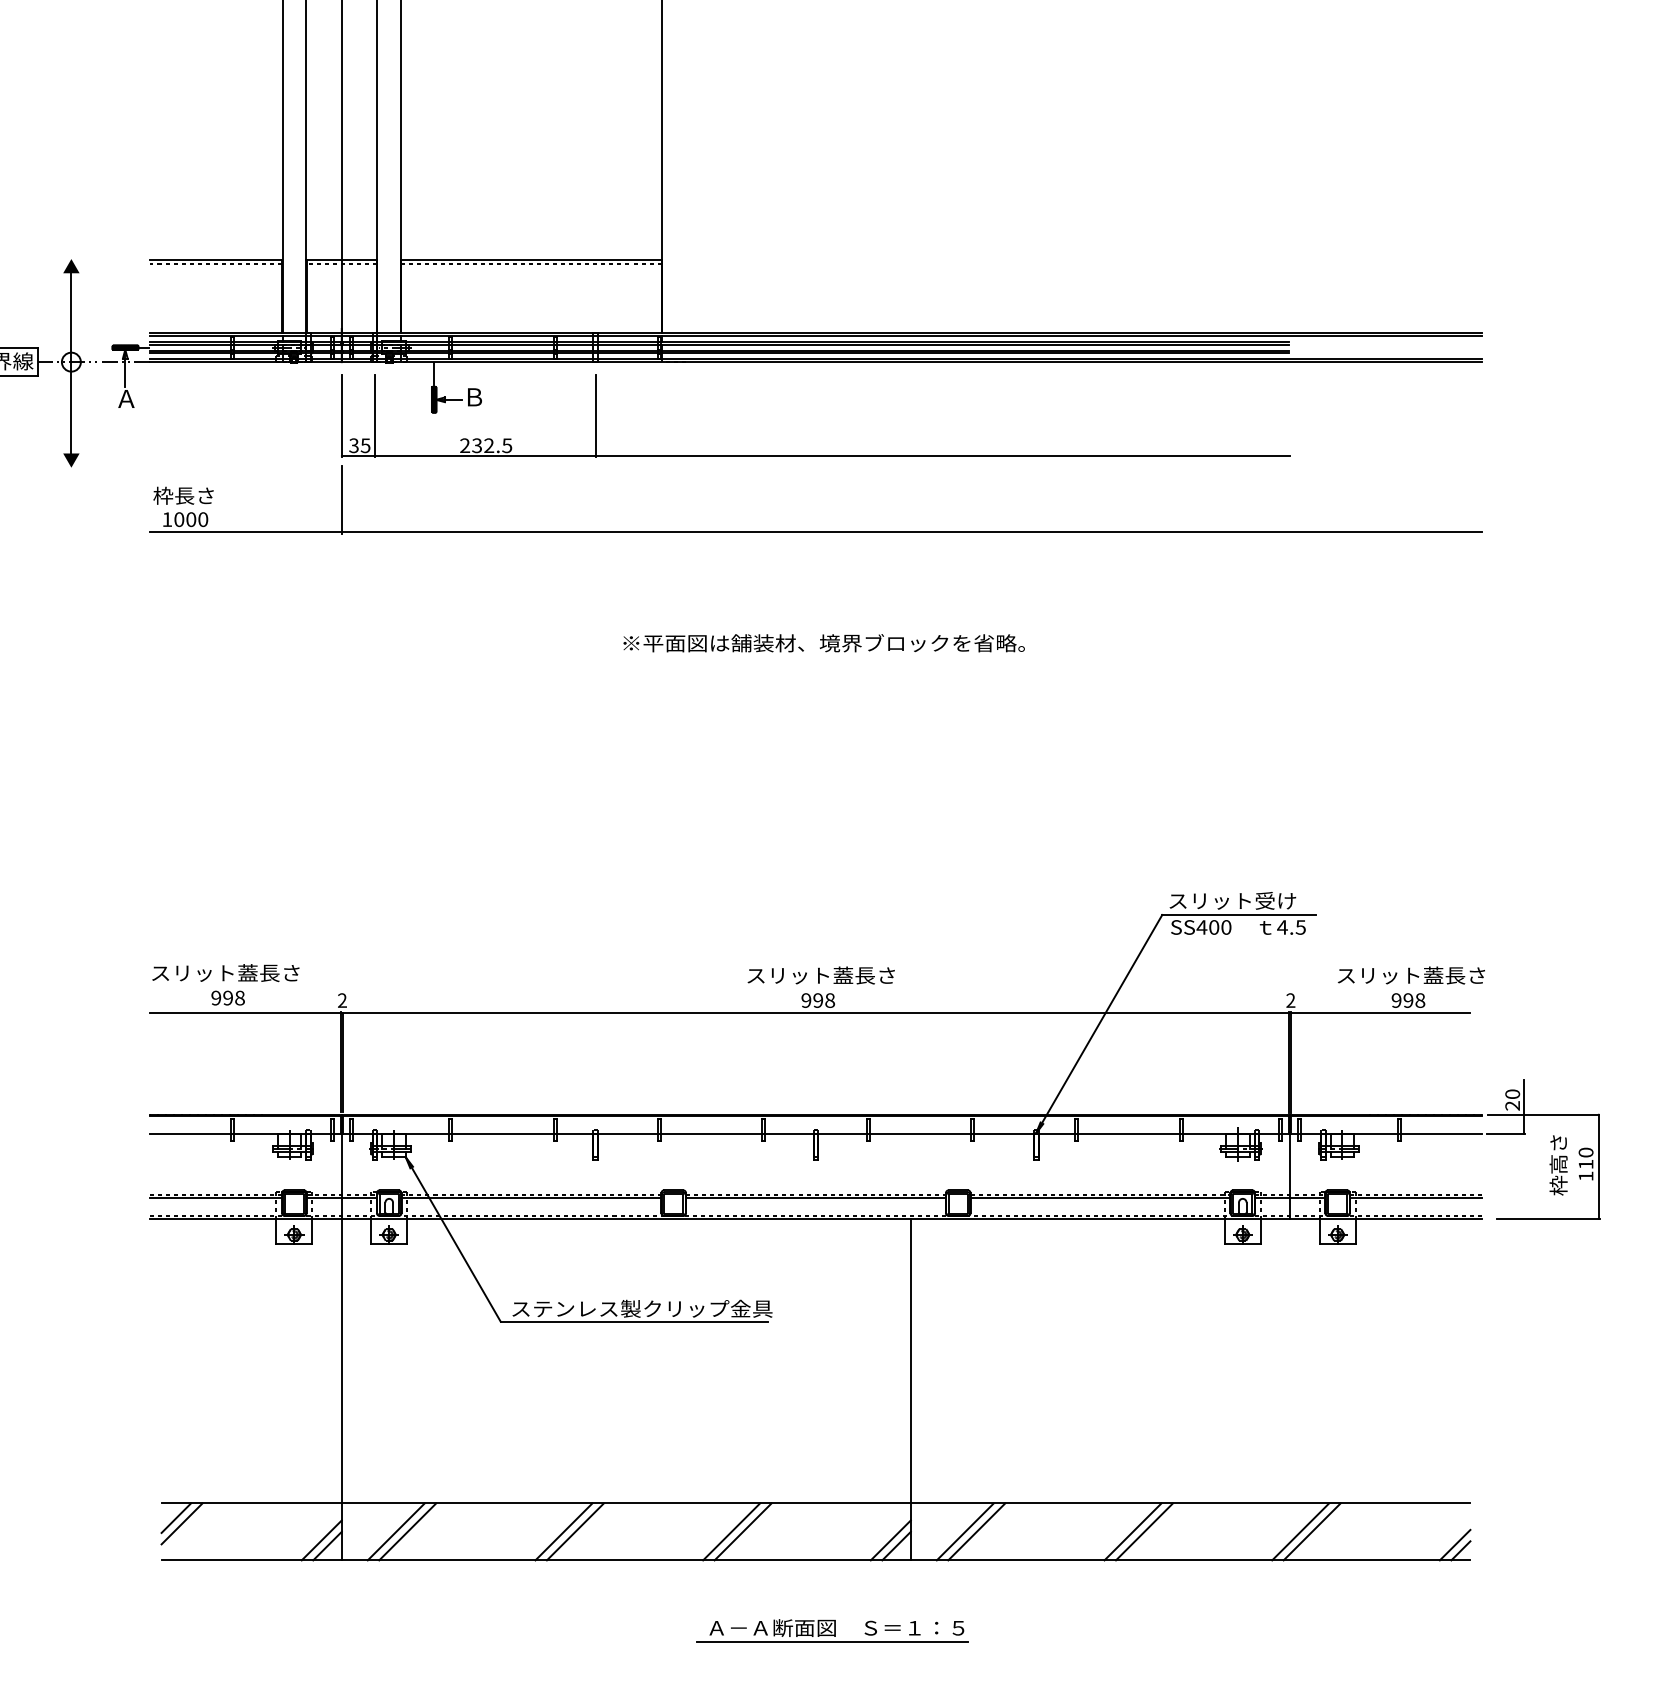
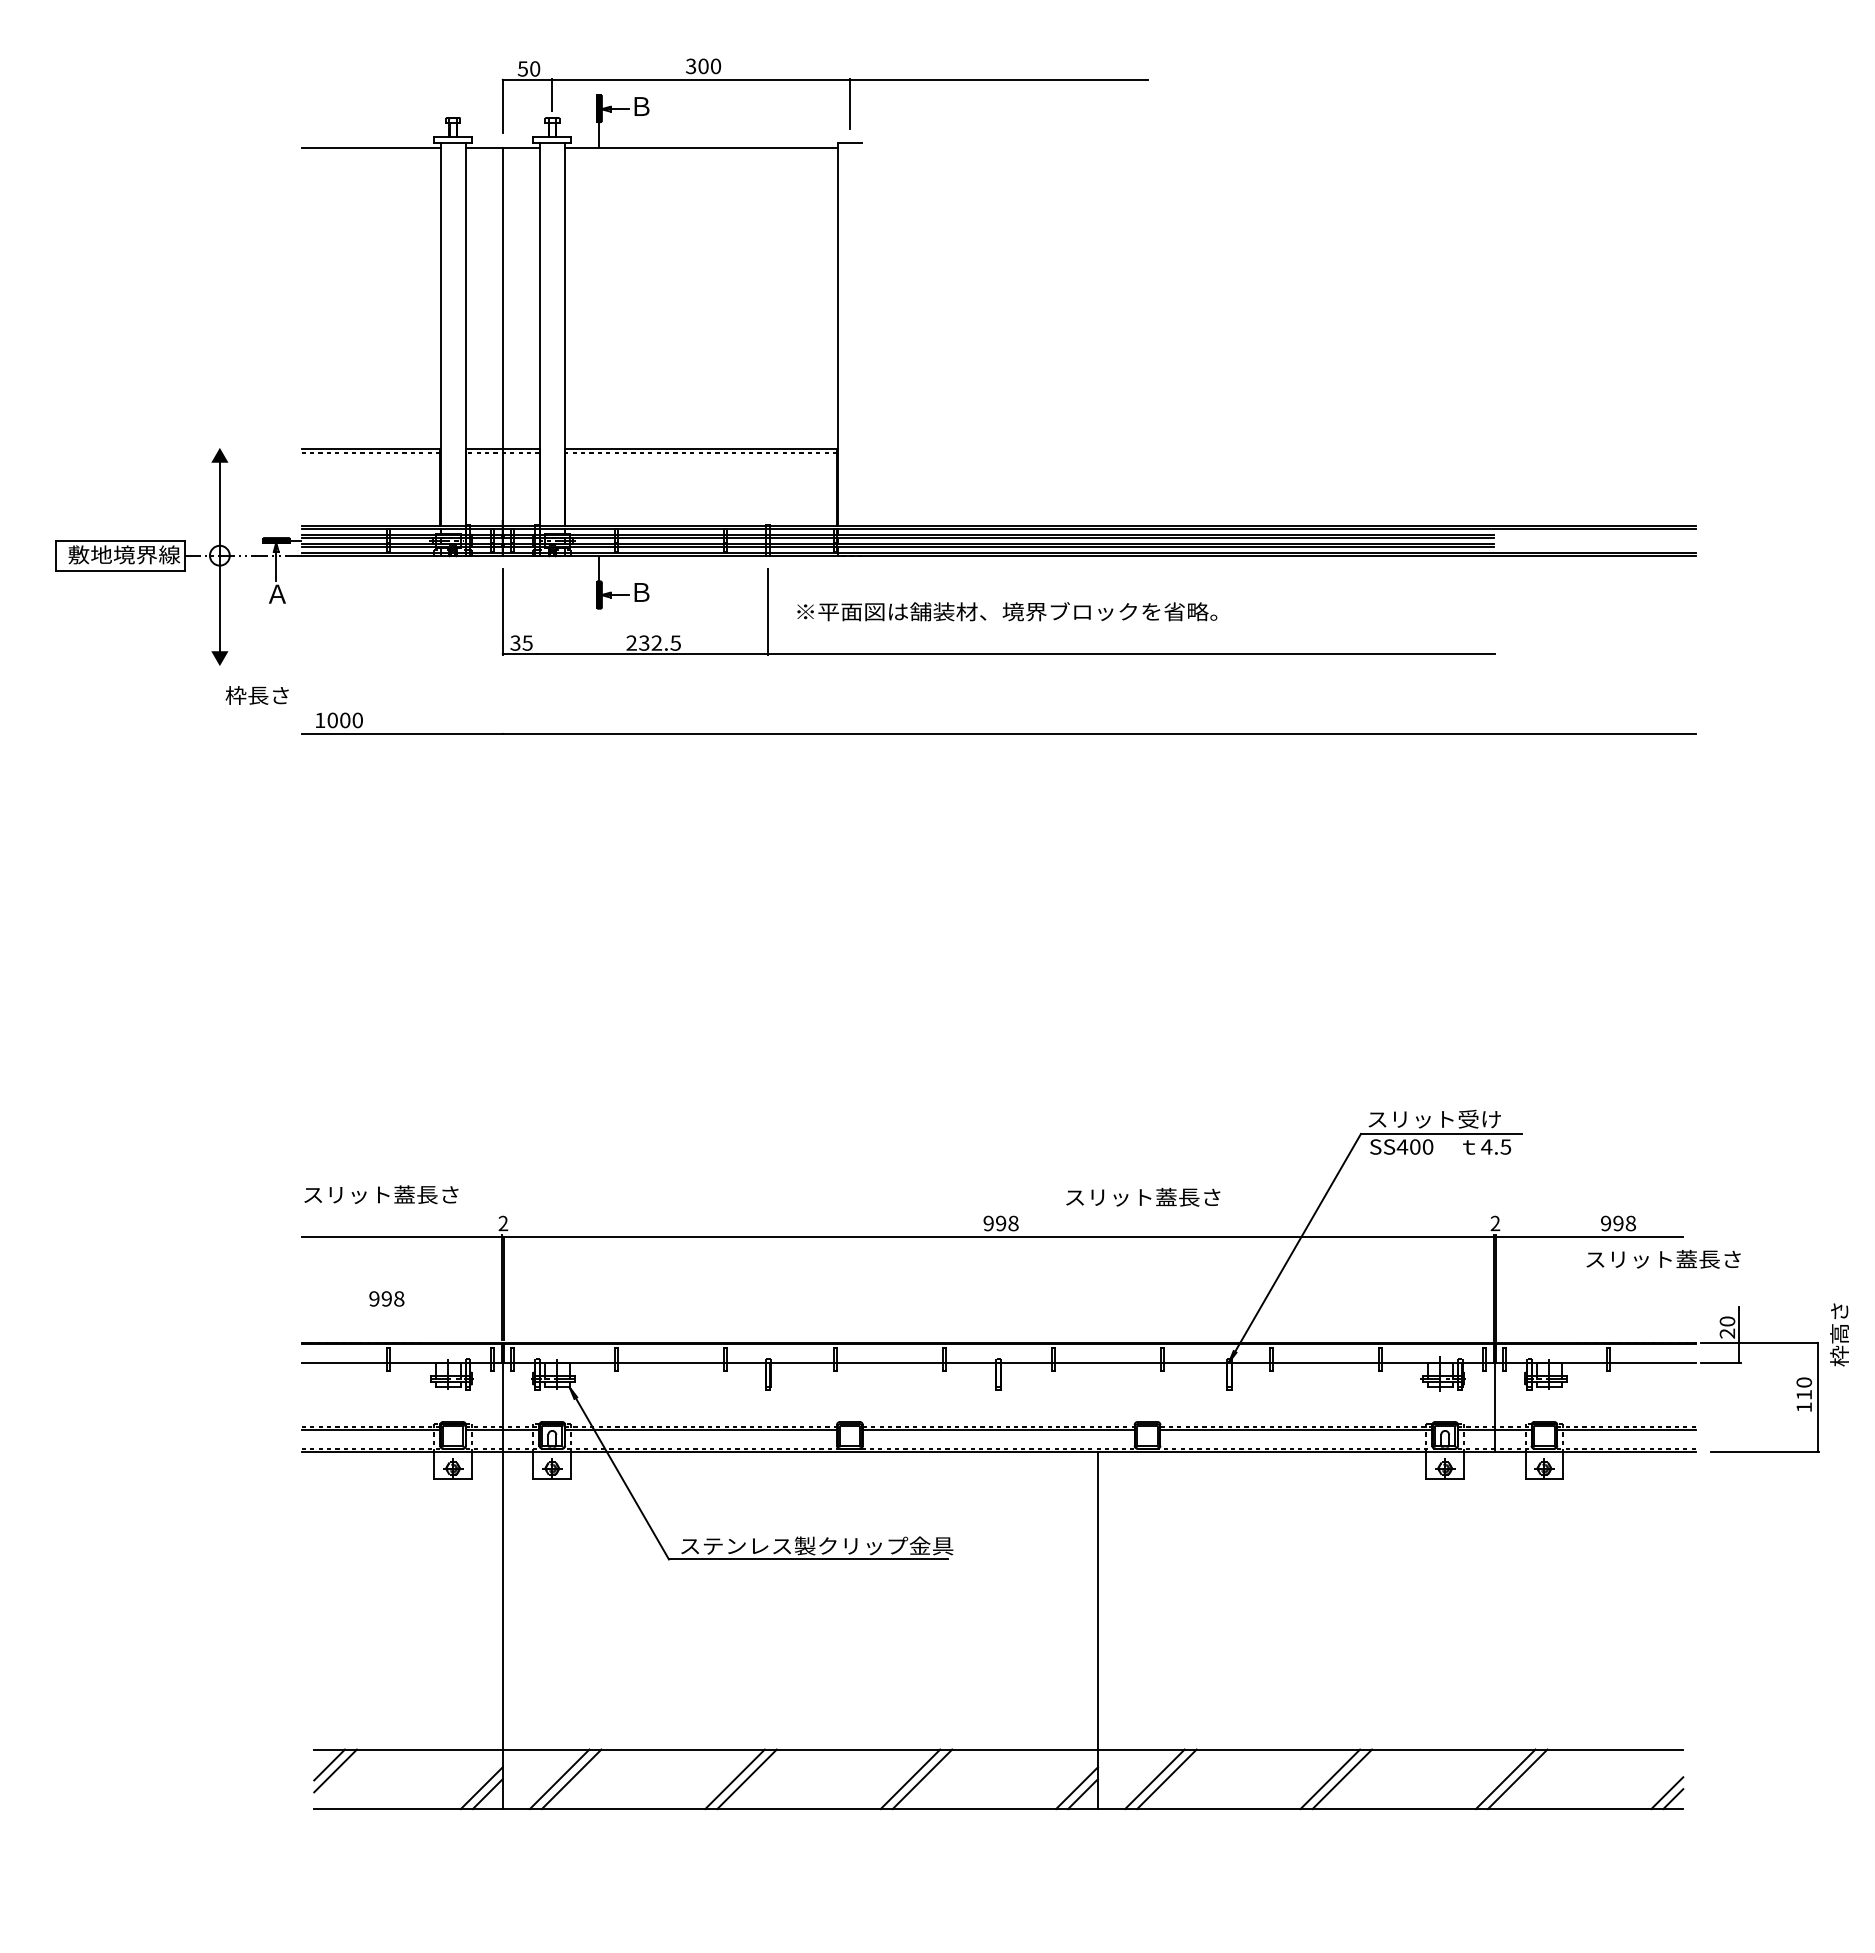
line: (375, 415) -> (537, 611), removed
text: (182, 495) -> (256, 695), moved
line: (341, 499) -> (502, 699), removed
text: (824, 643) -> (1007, 611), moved
text: (821, 975) -> (1143, 1197), moved
text: (1411, 975) -> (1663, 1259), moved
text: (227, 997) -> (386, 1298), moved
text: (1558, 1164) -> (1839, 1334), moved
part: (832, 1630) -> (1016, 1882), removed

